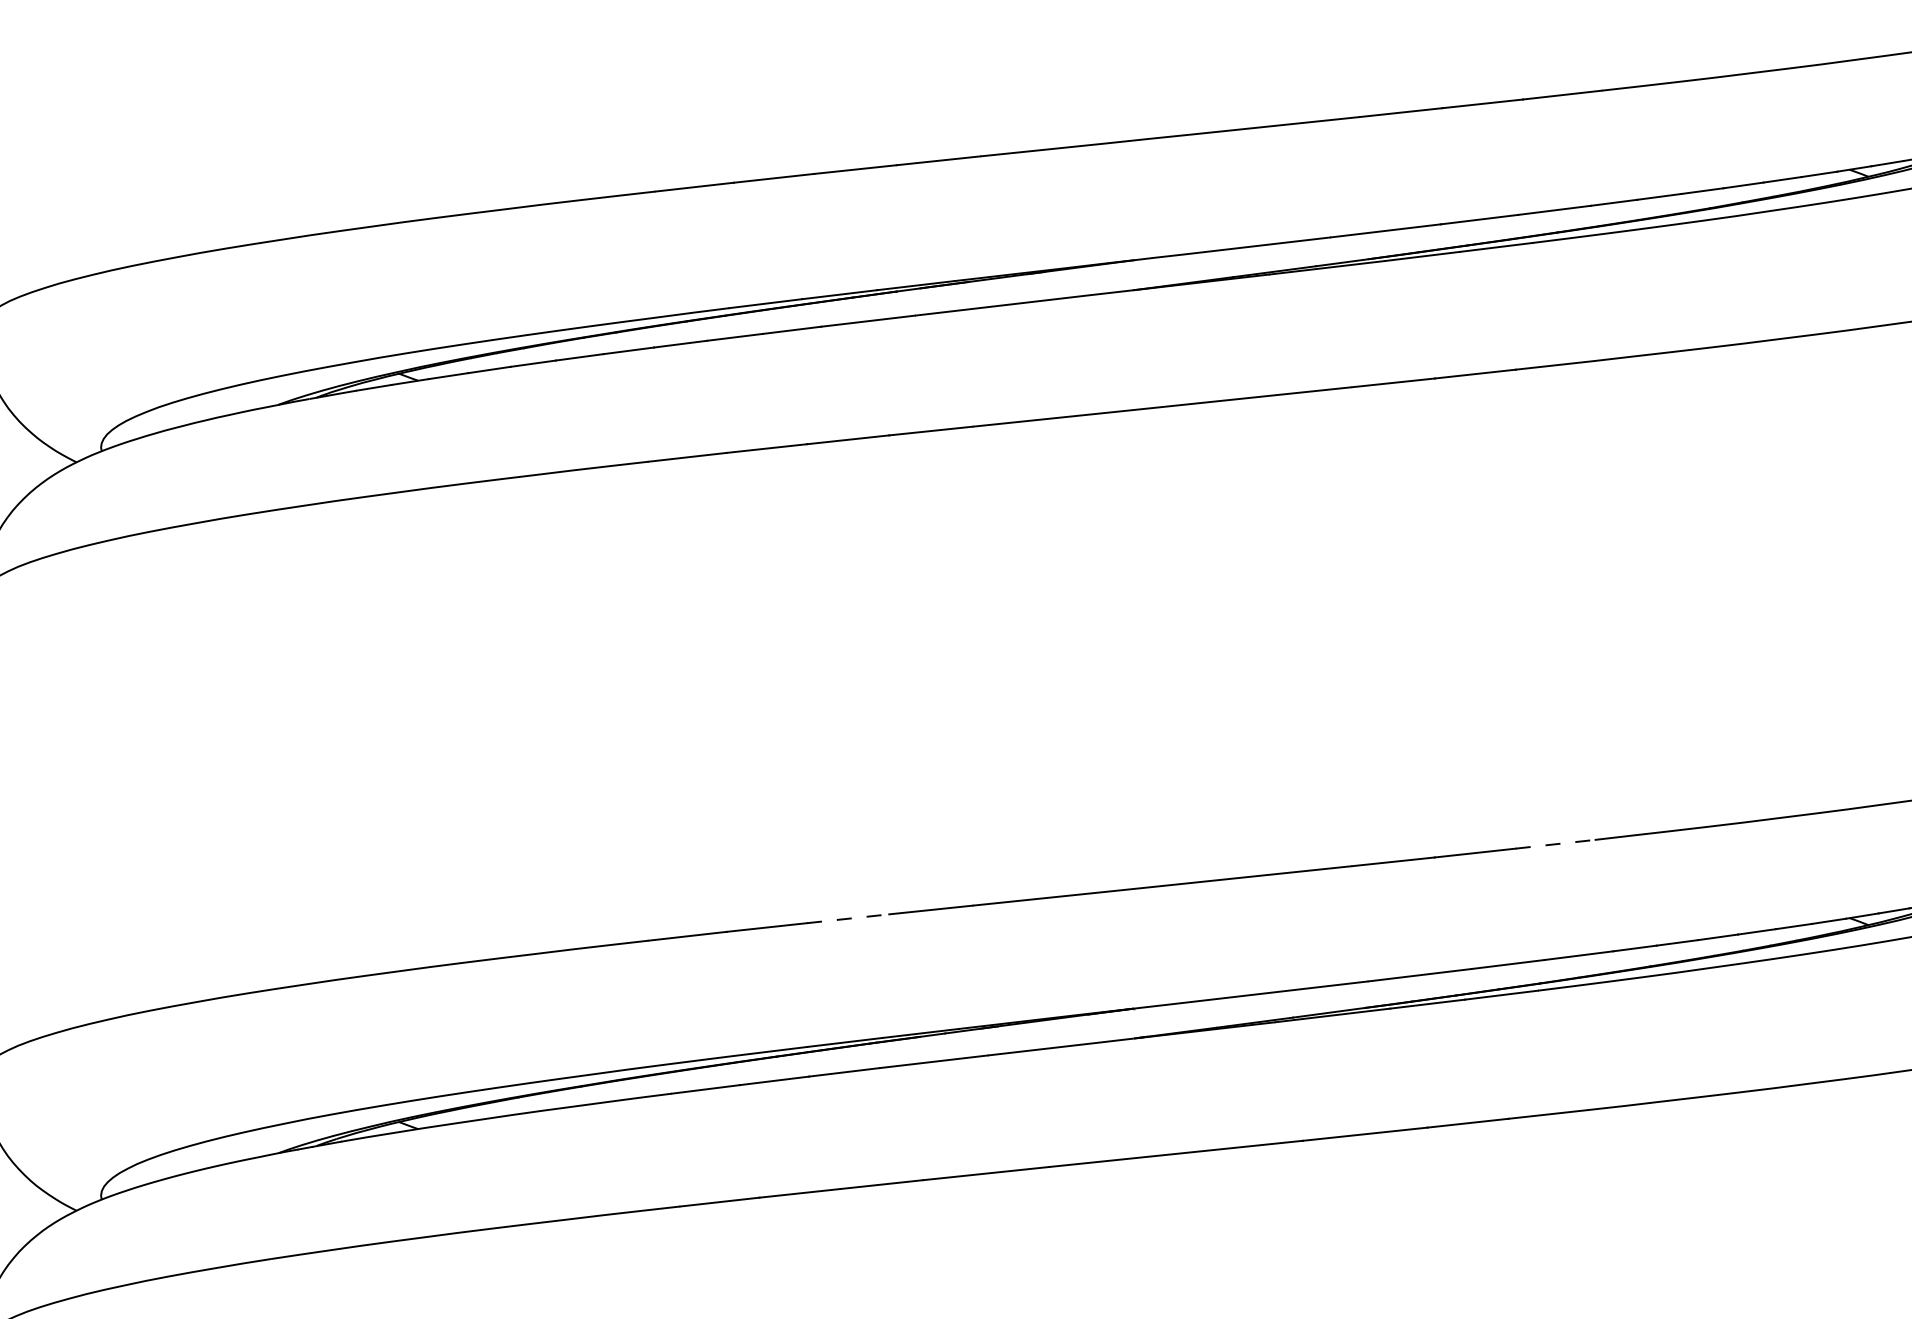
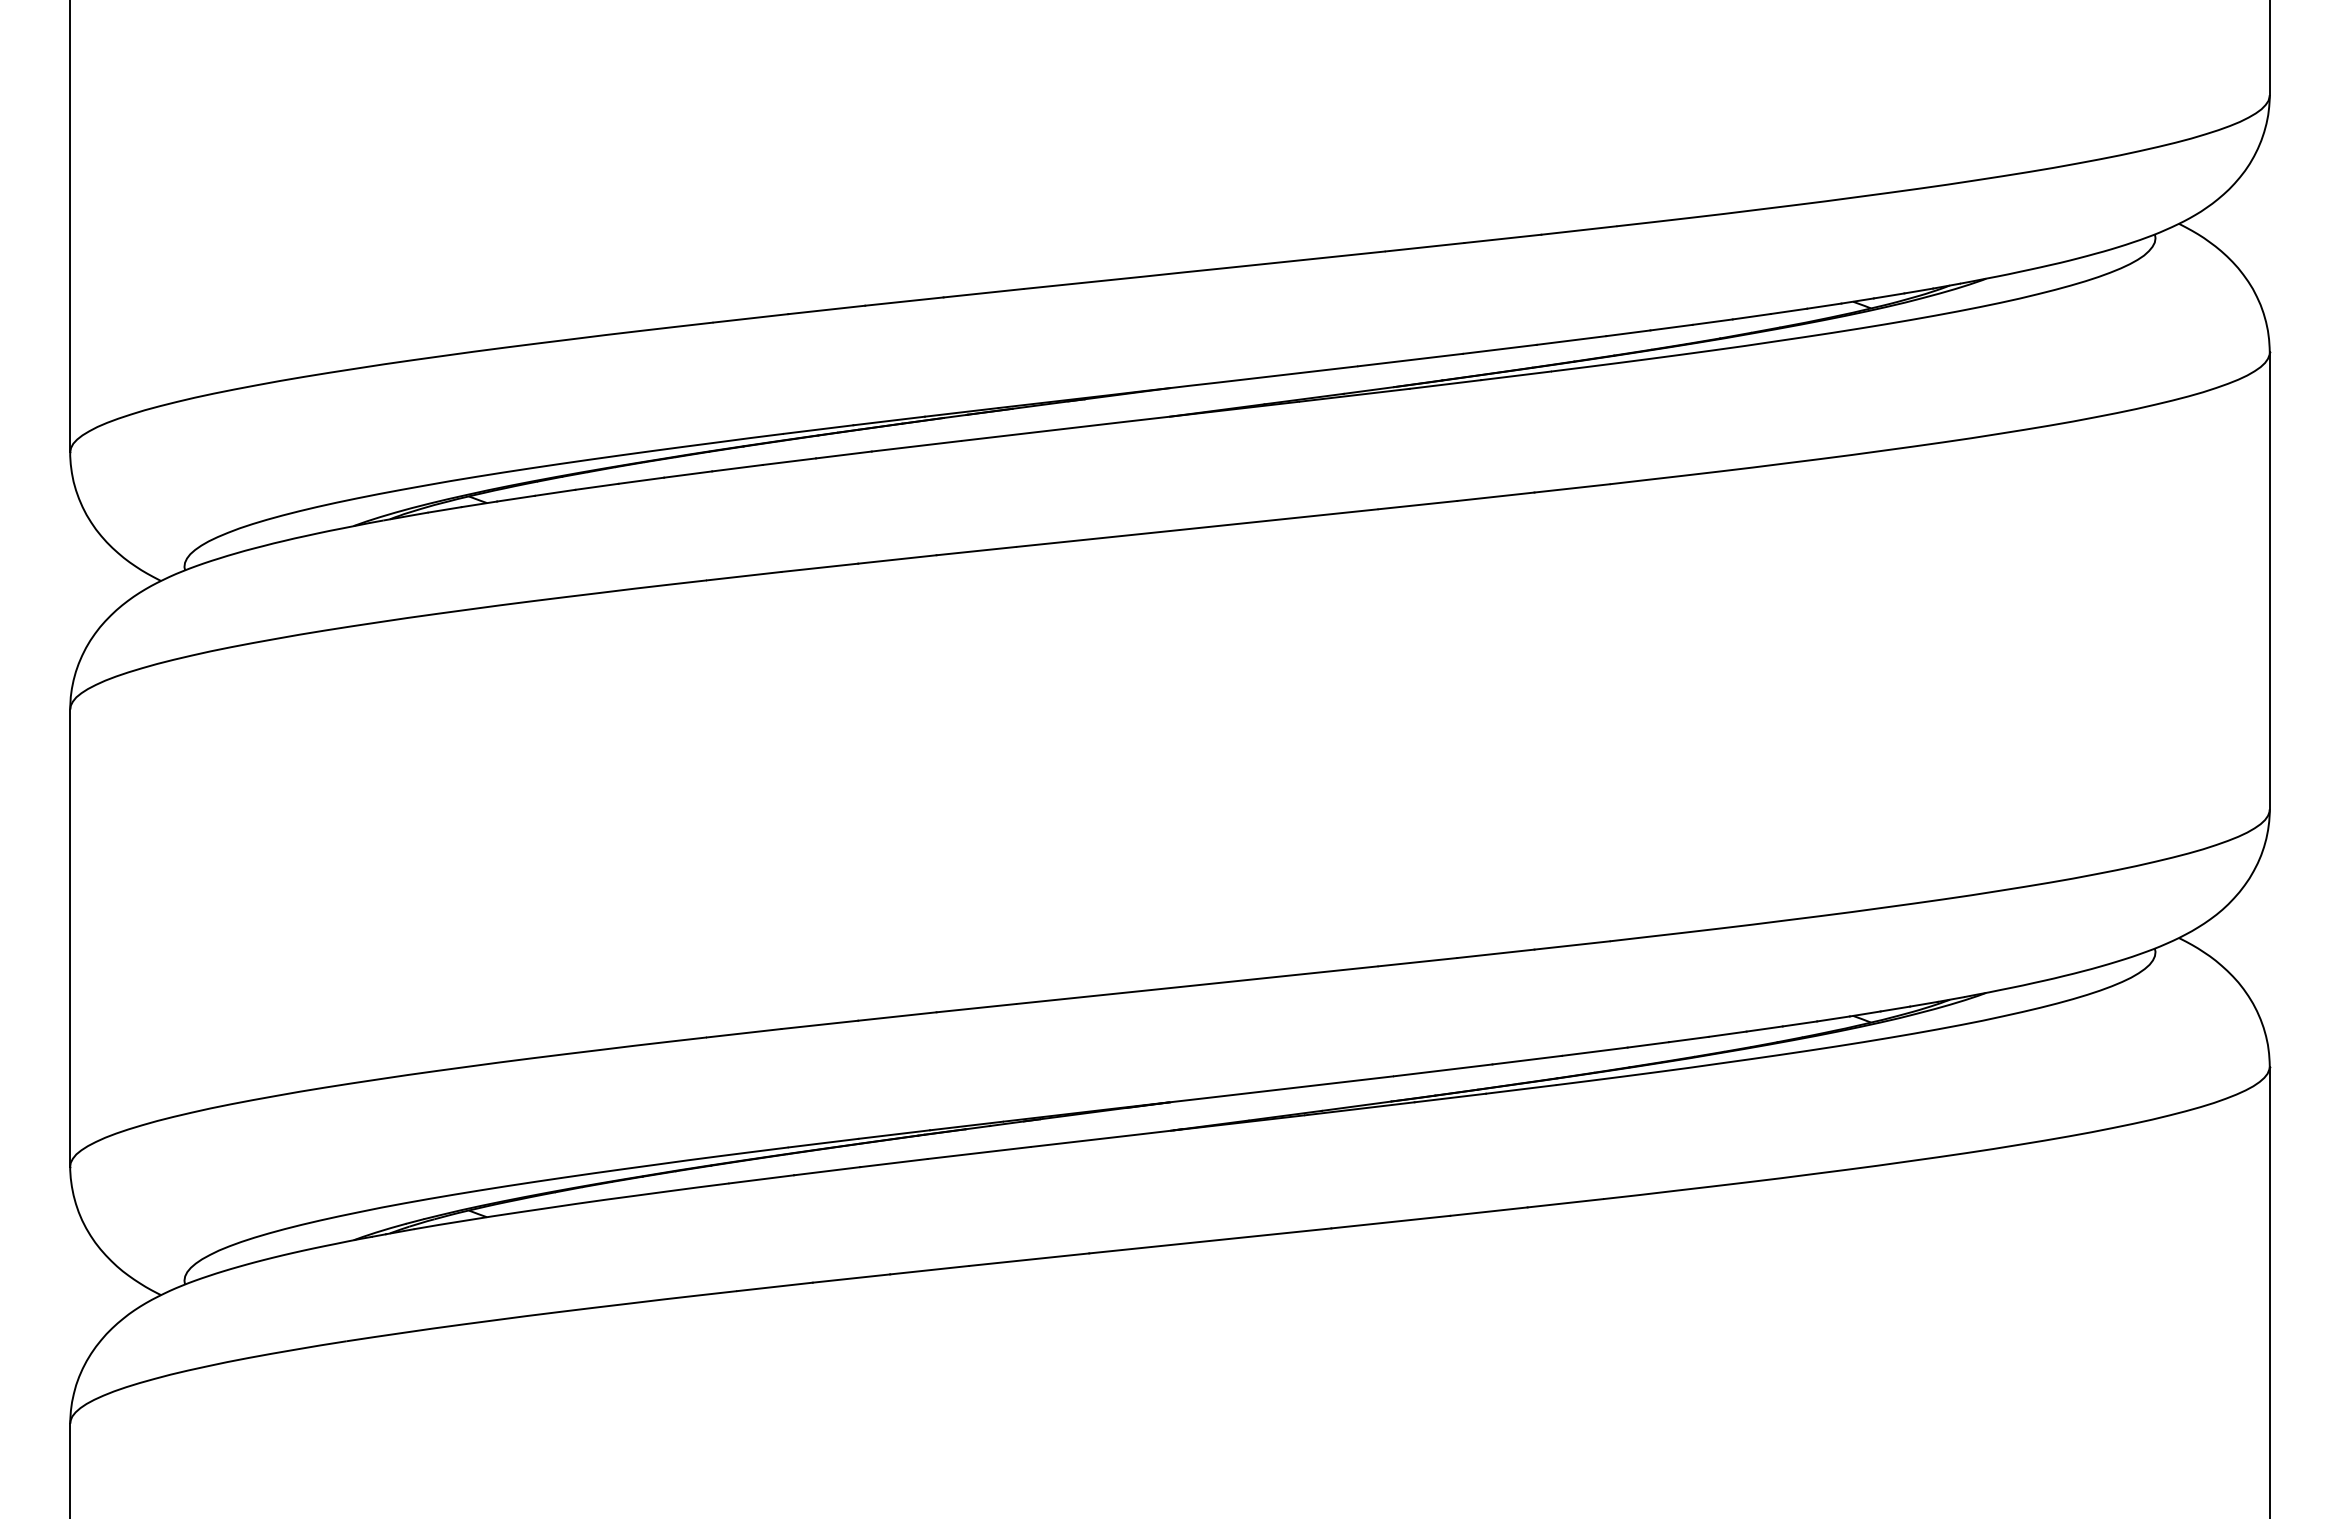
line: (1555, 844) -> (1572, 945), dashed -> solid
line: (848, 918) -> (897, 1016), dashed -> solid

